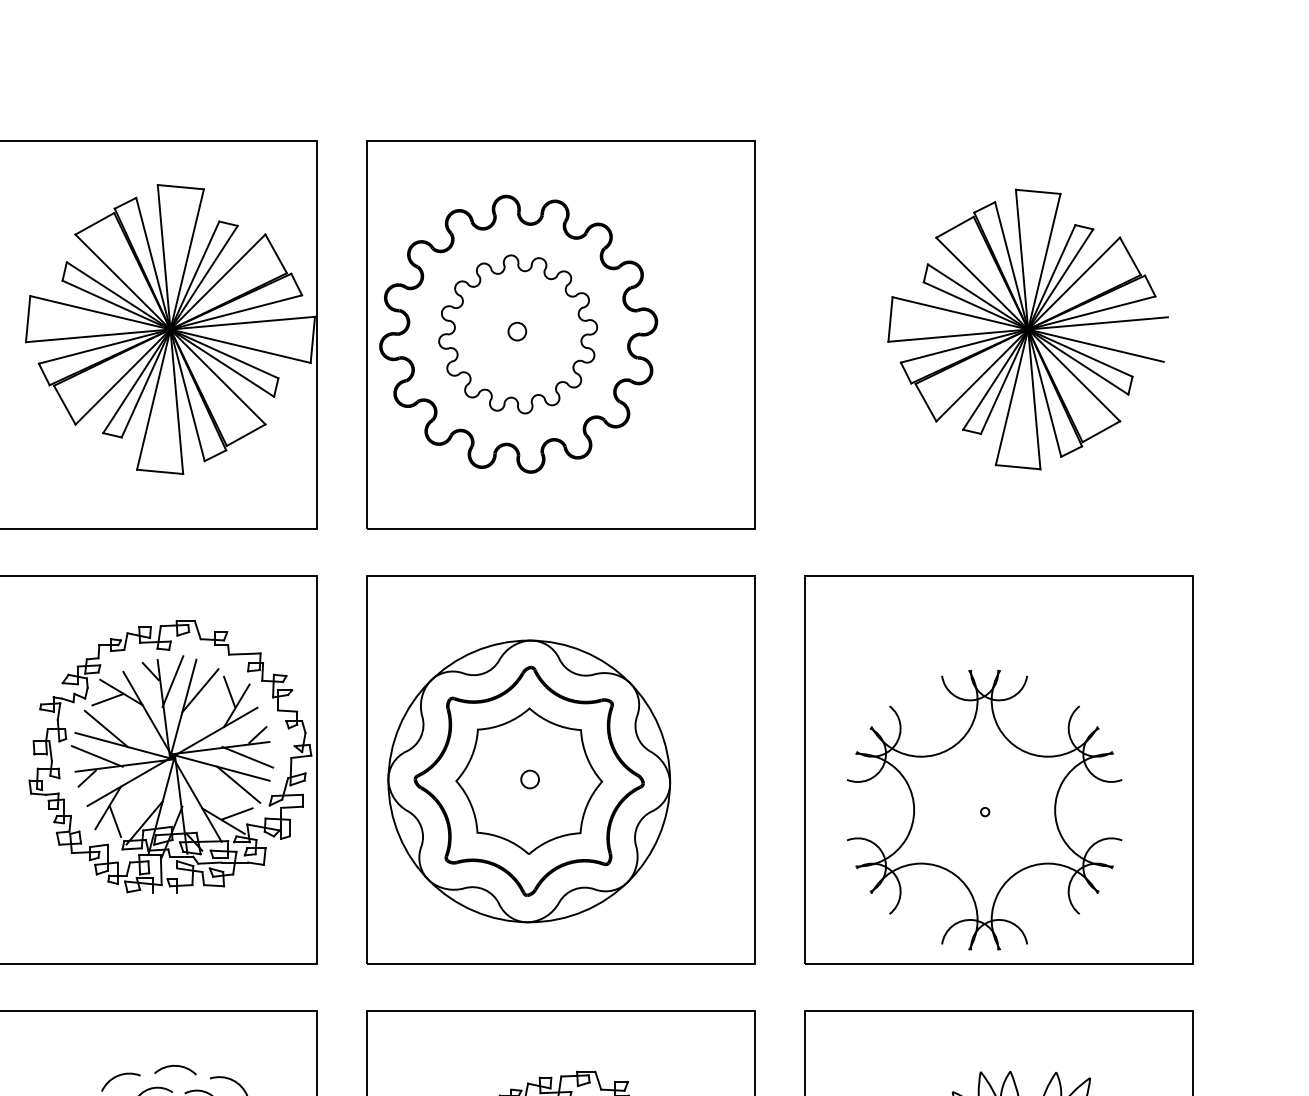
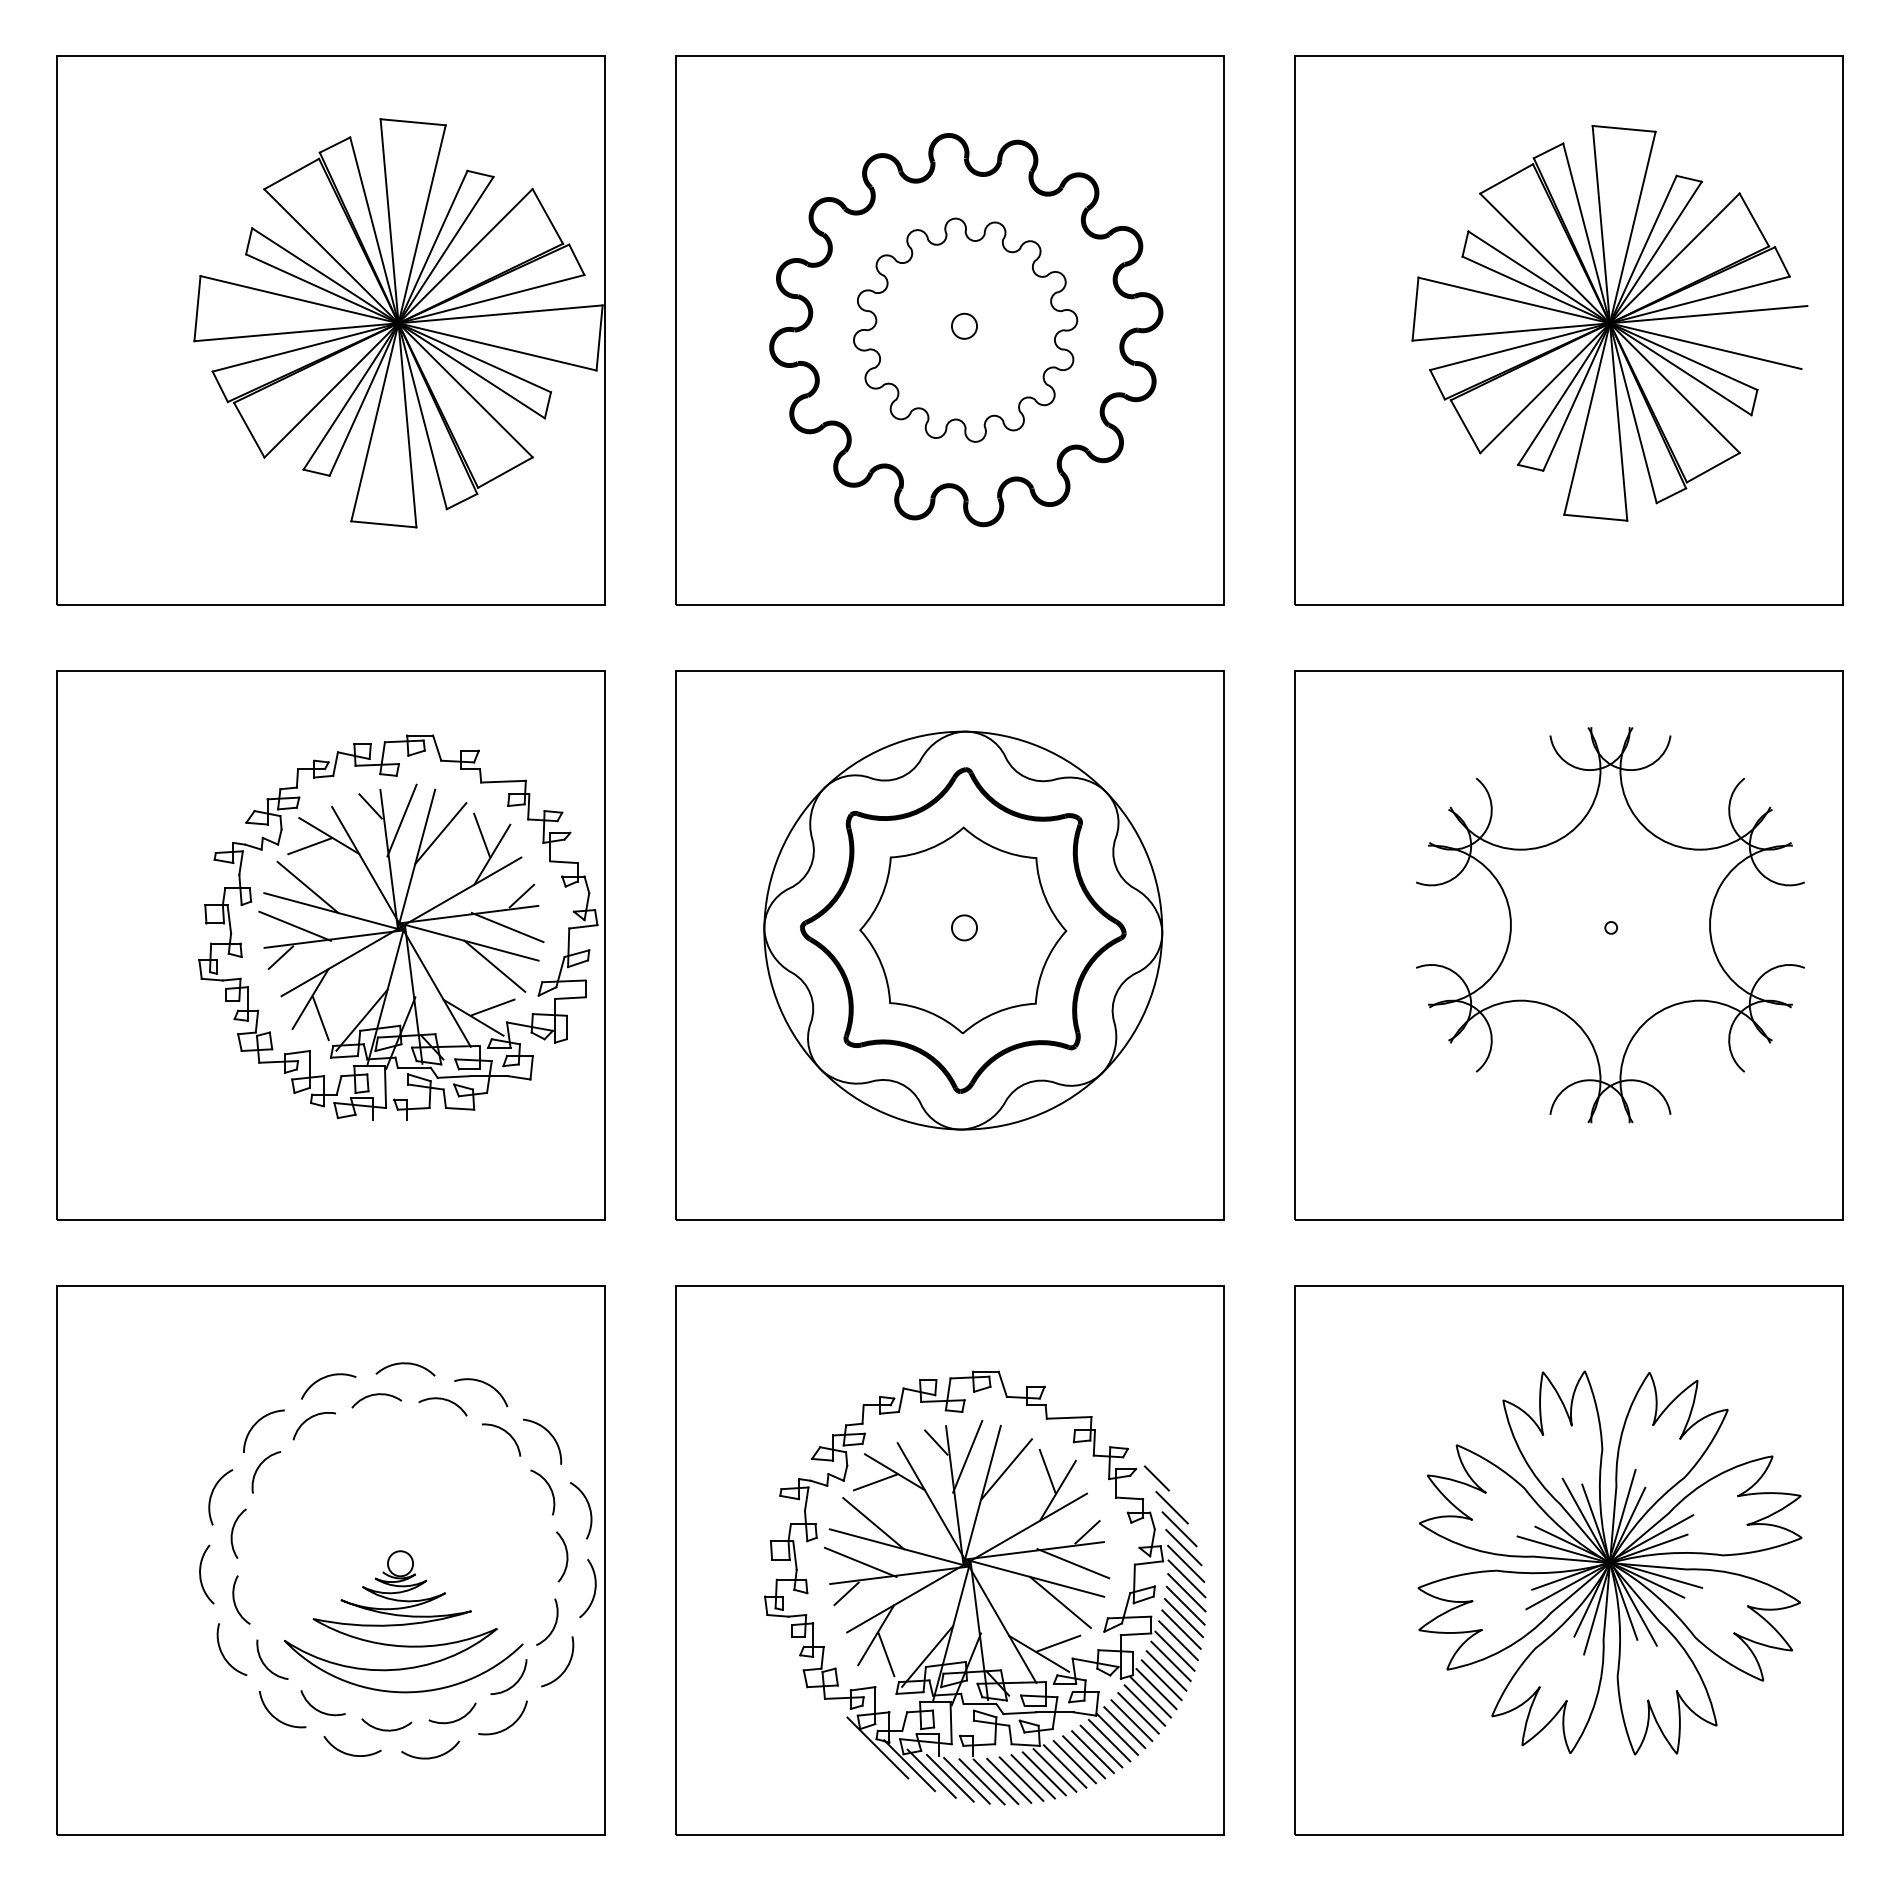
part: (518, 334) -> (966, 330), moved
part: (998, 334) -> (1568, 330), added
part: (529, 781) -> (963, 930), moved
part: (984, 810) -> (1610, 925), moved

